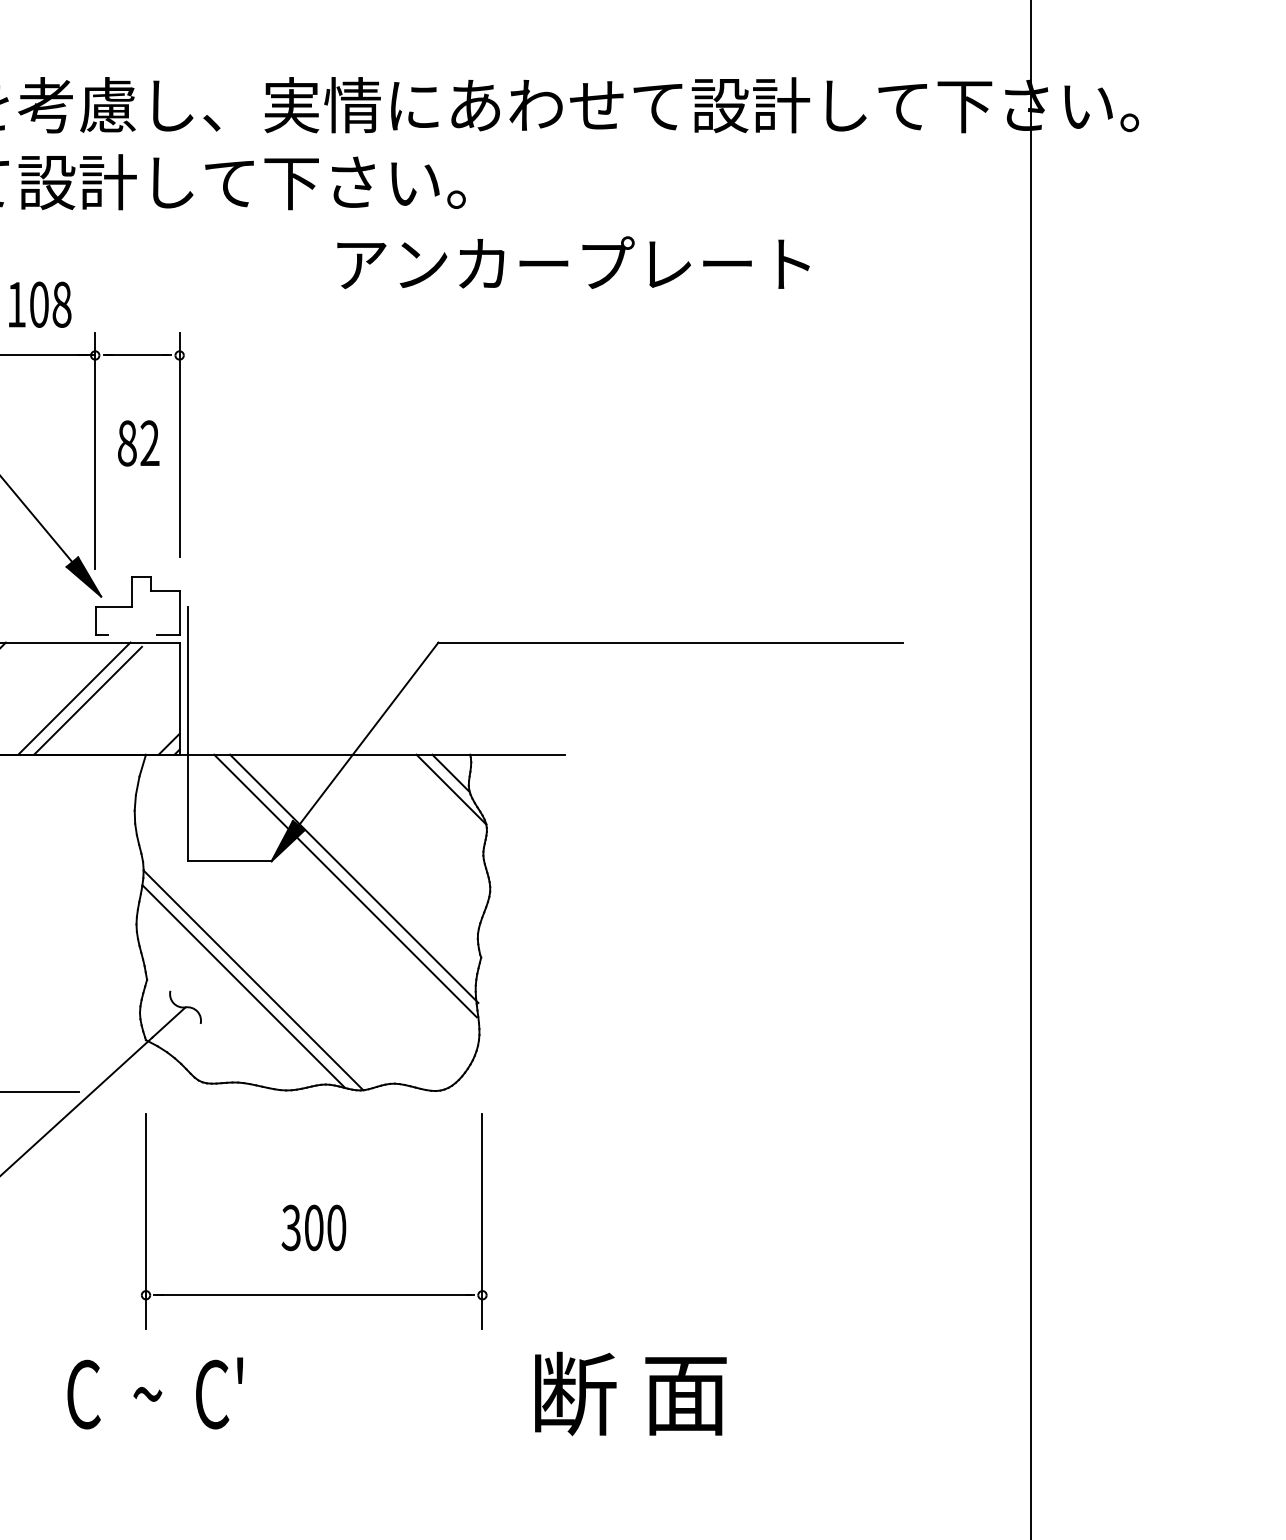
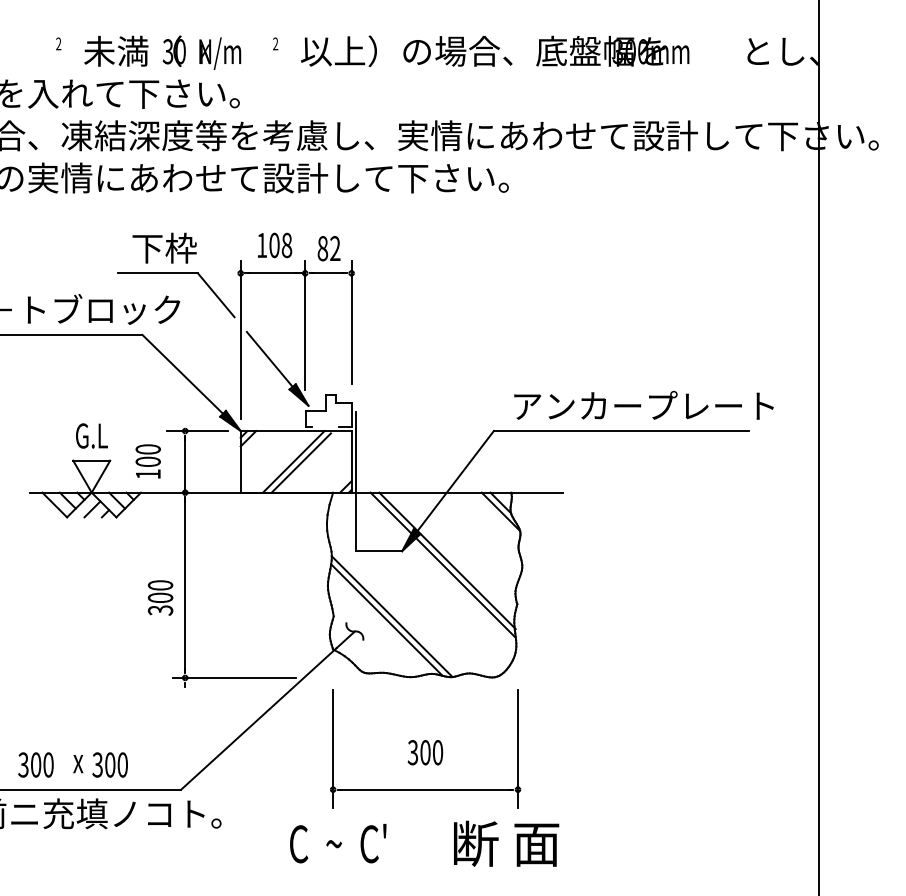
text: (572, 261) -> (643, 404), moved
text: (137, 443) -> (328, 248), moved
text: (630, 1393) -> (506, 843), moved

